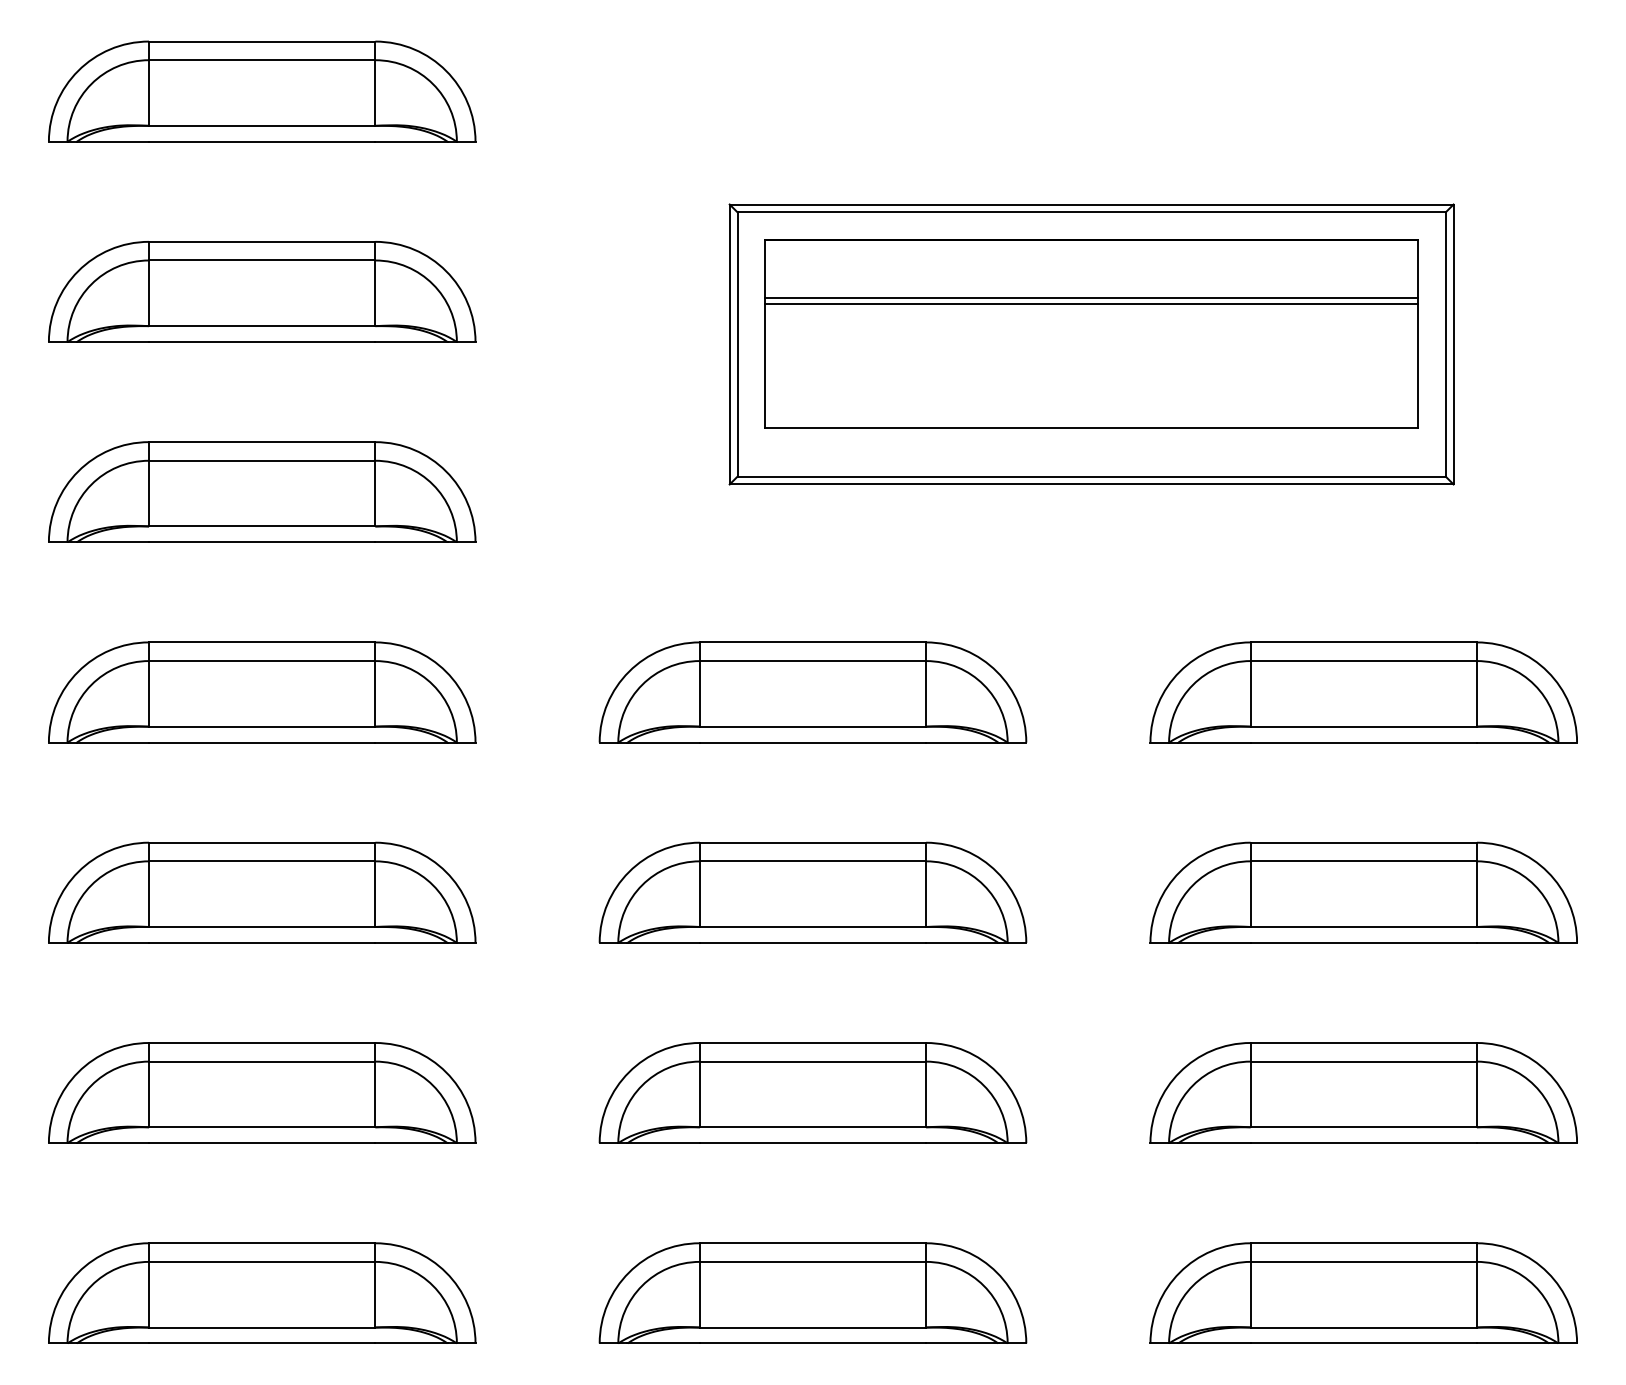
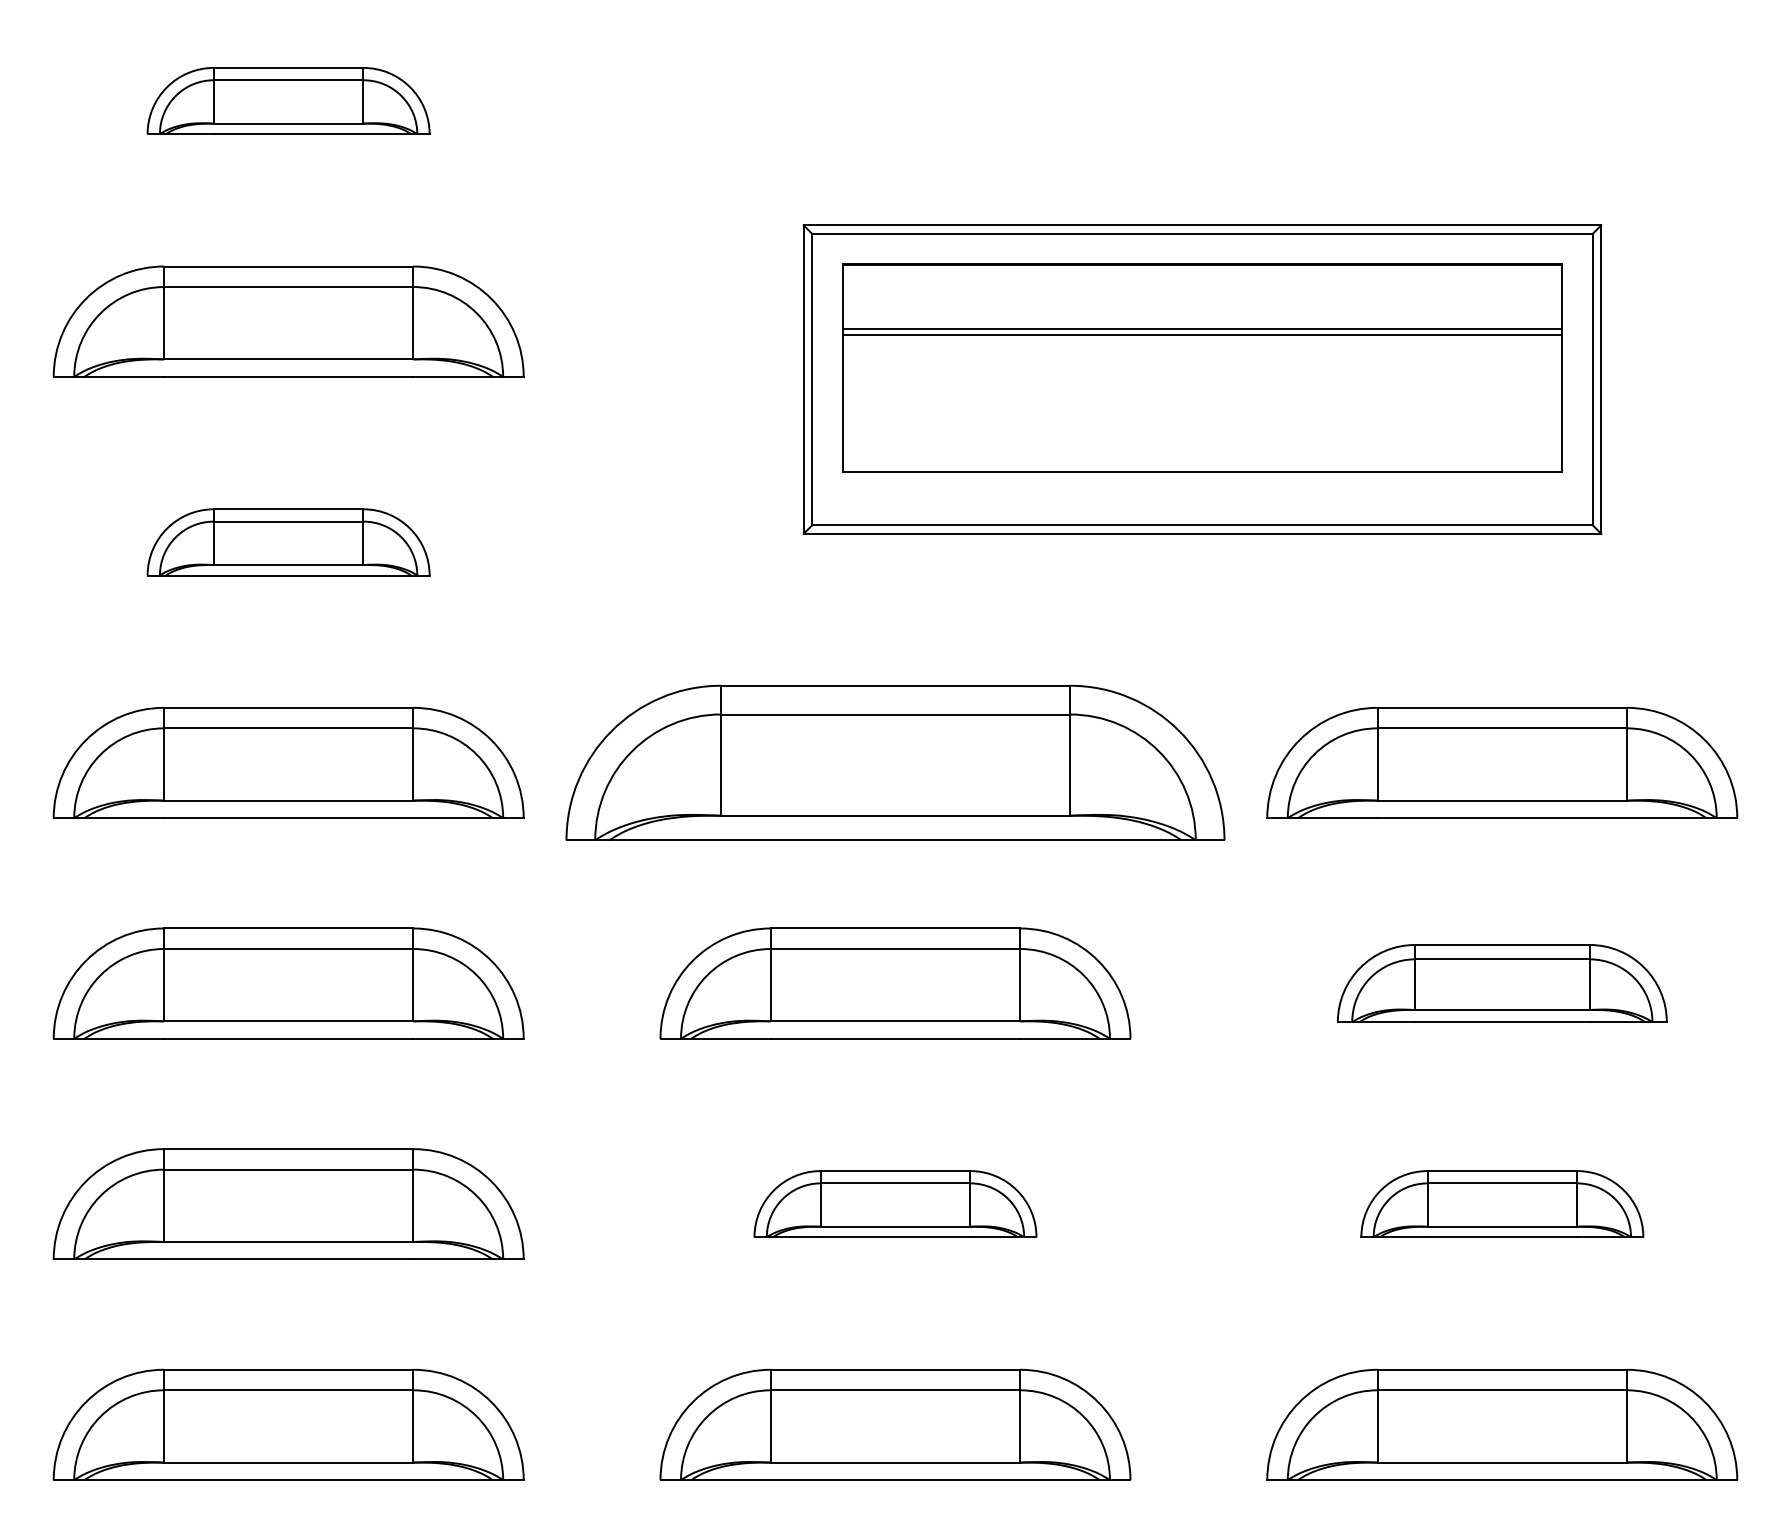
part: (262, 91) -> (288, 100), size x0.6
part: (262, 492) -> (288, 542), size x0.6
part: (813, 692) -> (895, 762), size x1.4
part: (1363, 892) -> (1502, 983), size x0.7
part: (813, 1092) -> (895, 1203), size x0.6
part: (1363, 1092) -> (1502, 1203), size x0.6

